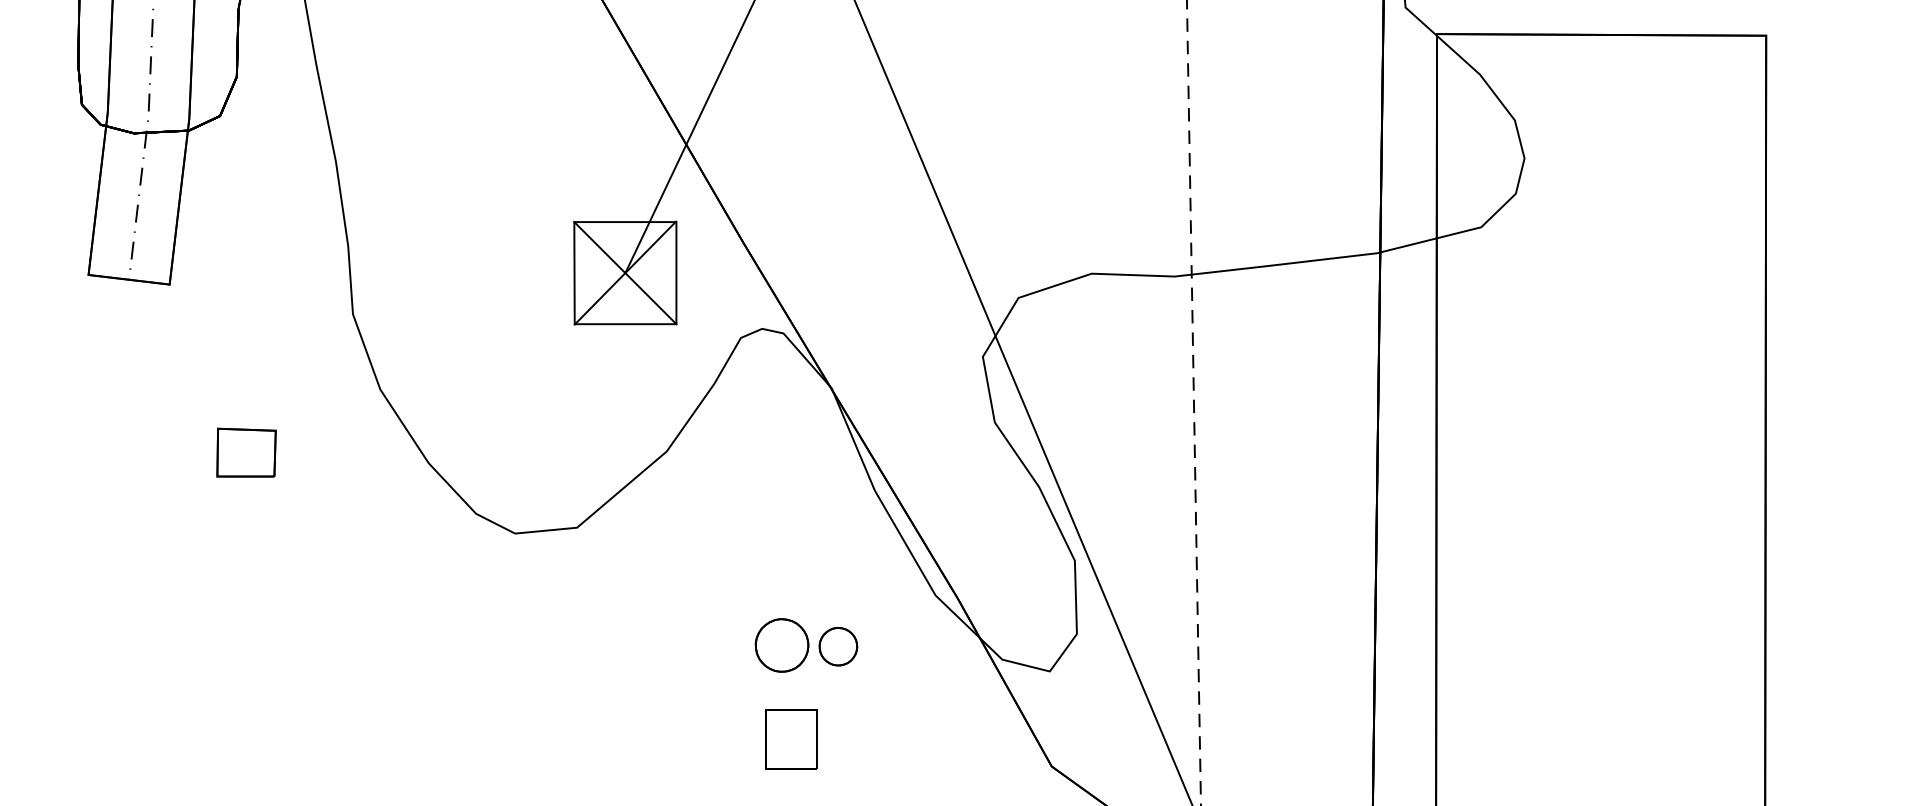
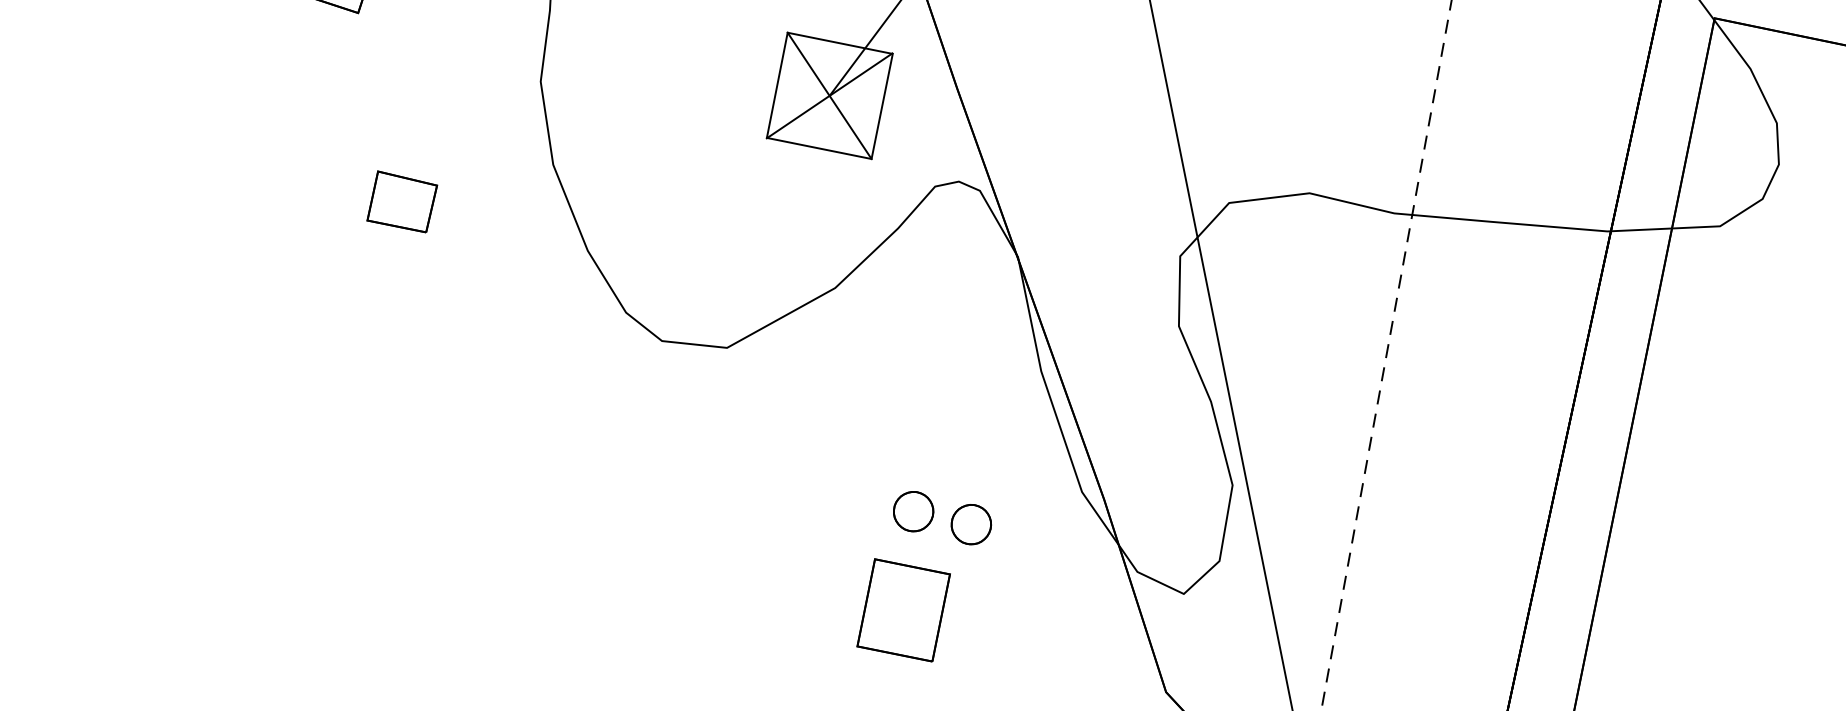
part: (781, 645) -> (913, 511), size x0.71
part: (791, 739) -> (903, 610), size x1.43

